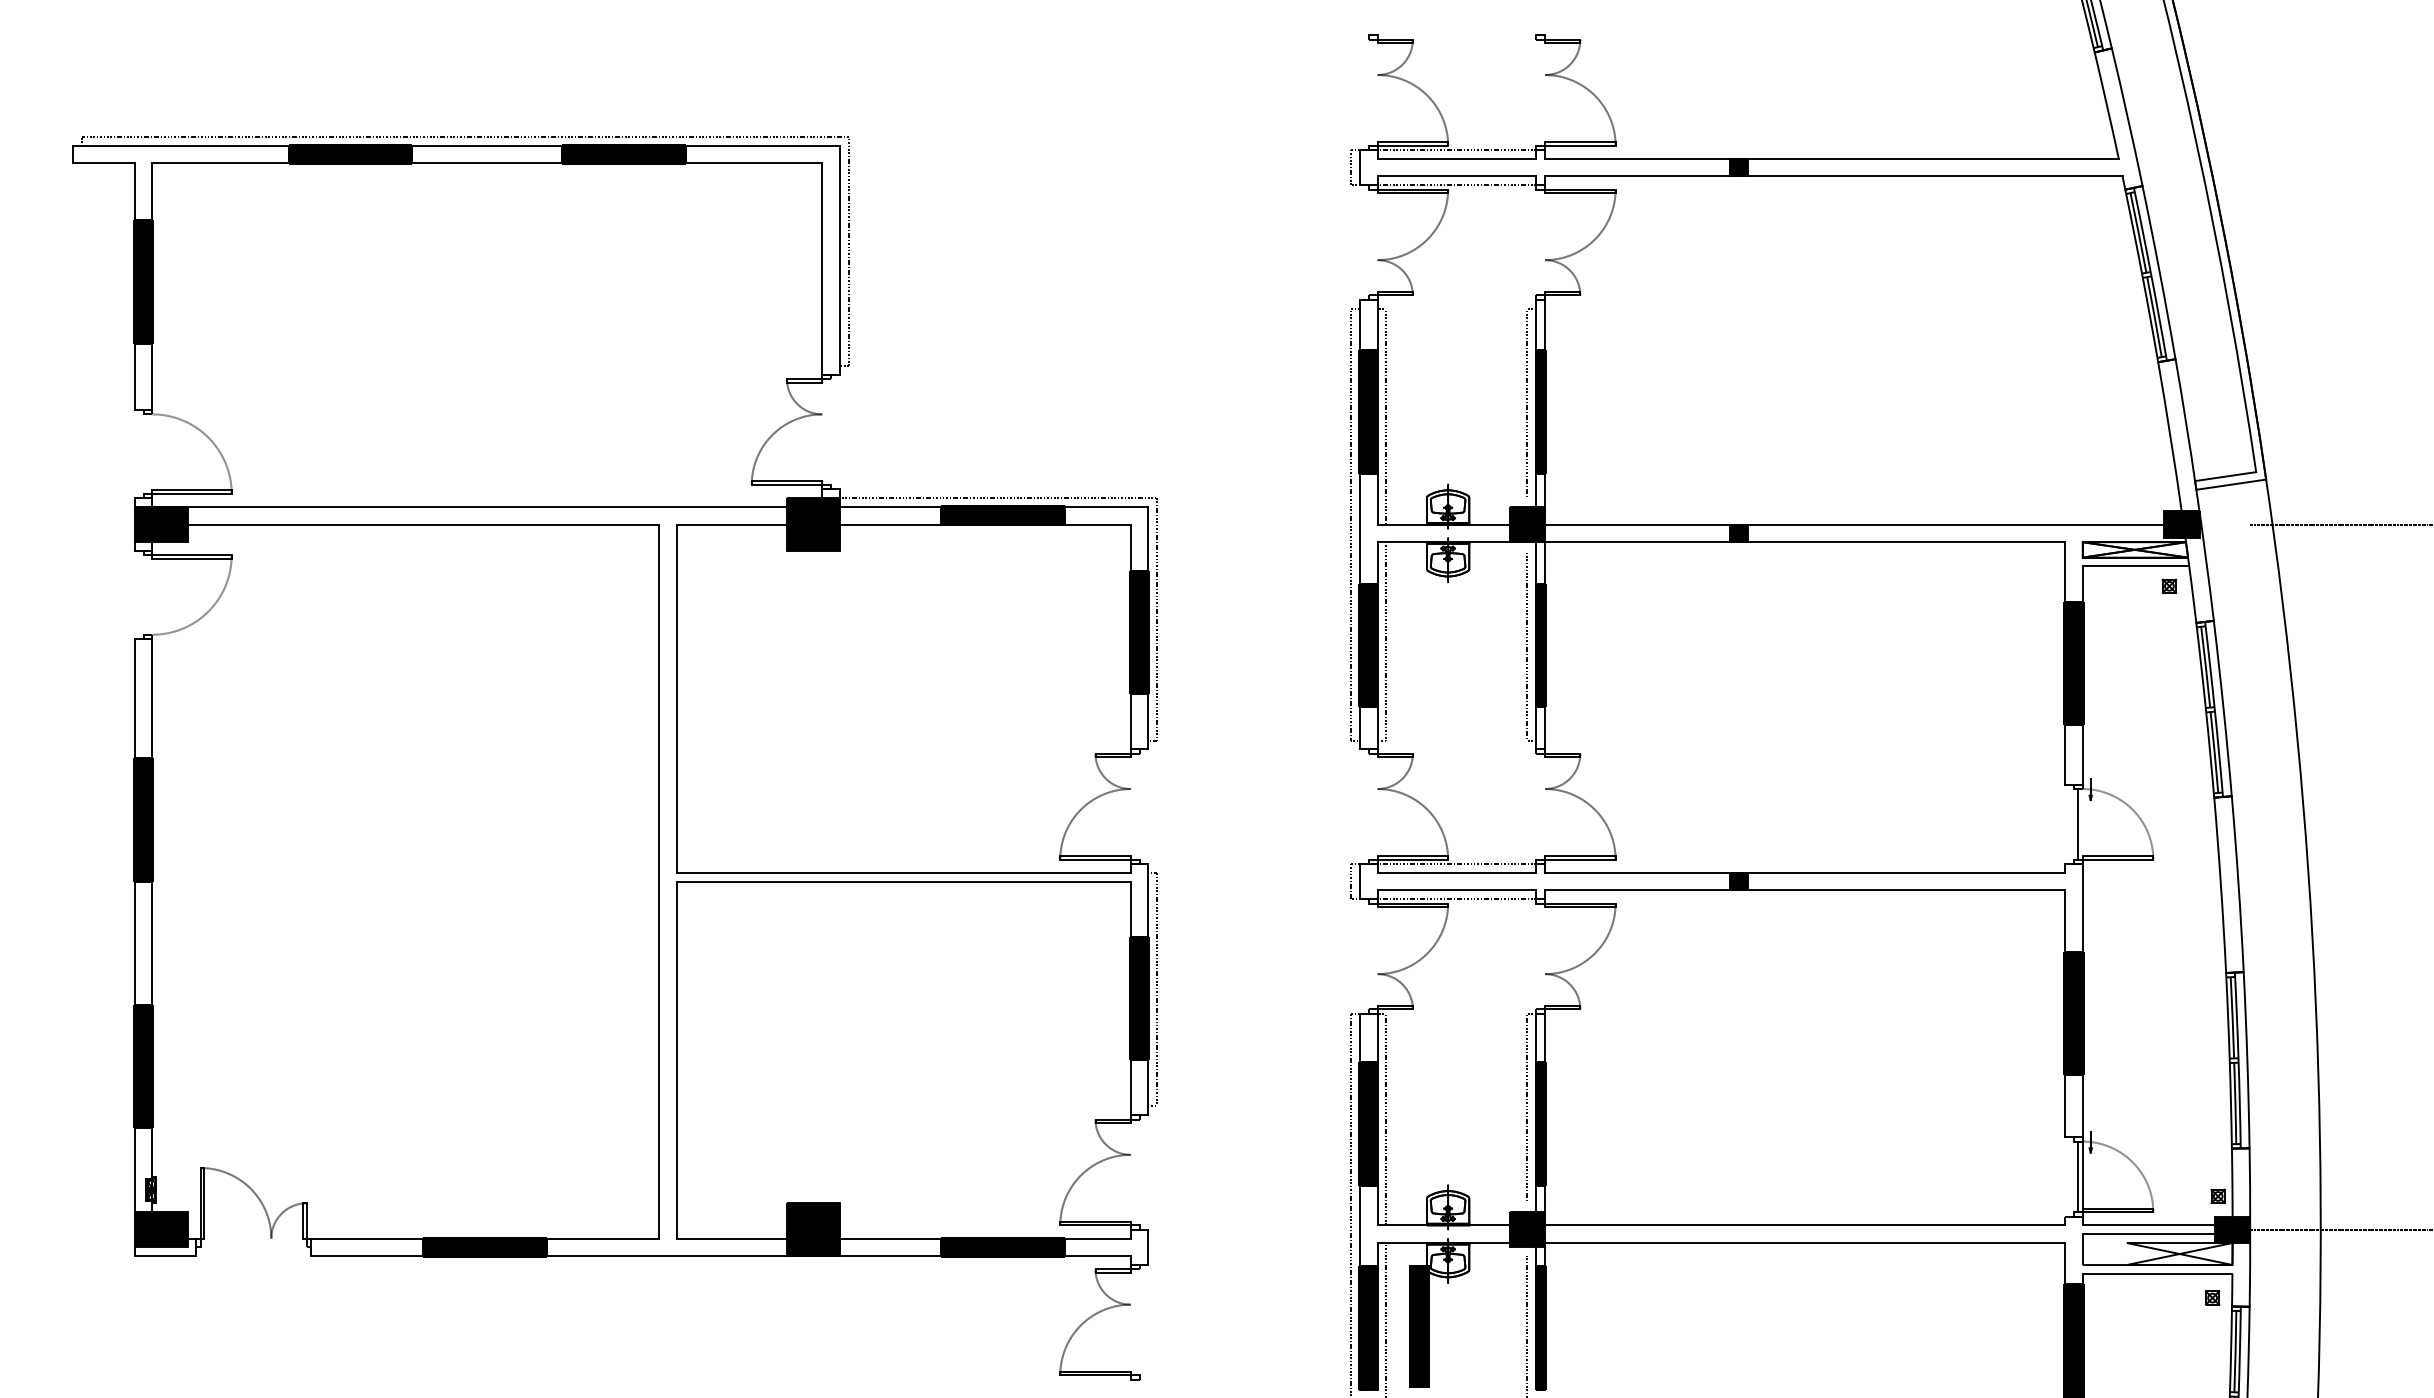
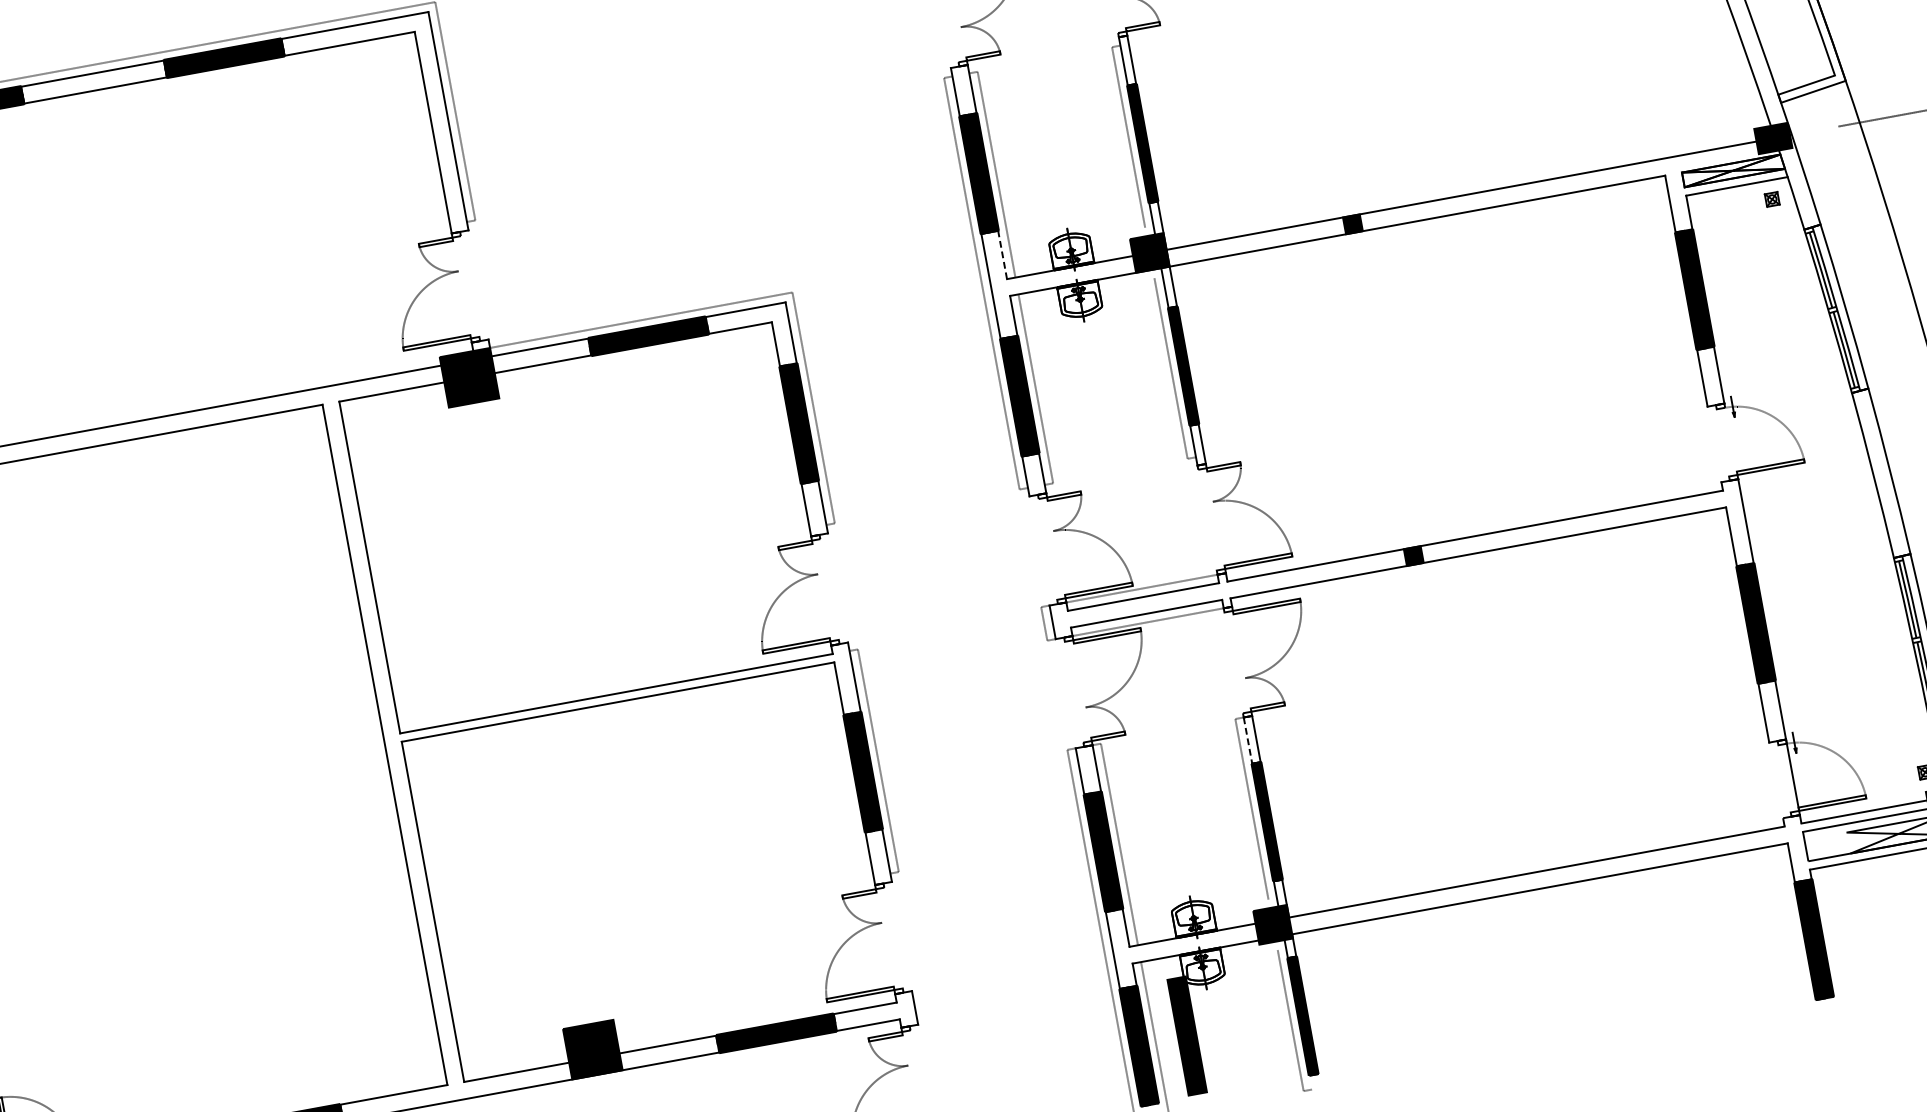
line: (1377, 498) -> (1002, 254), solid -> dashed
line: (2078, 824) -> (1727, 442), removed
line: (1536, 1038) -> (1248, 741), solid -> dashed
line: (2078, 1176) -> (1788, 777), removed

